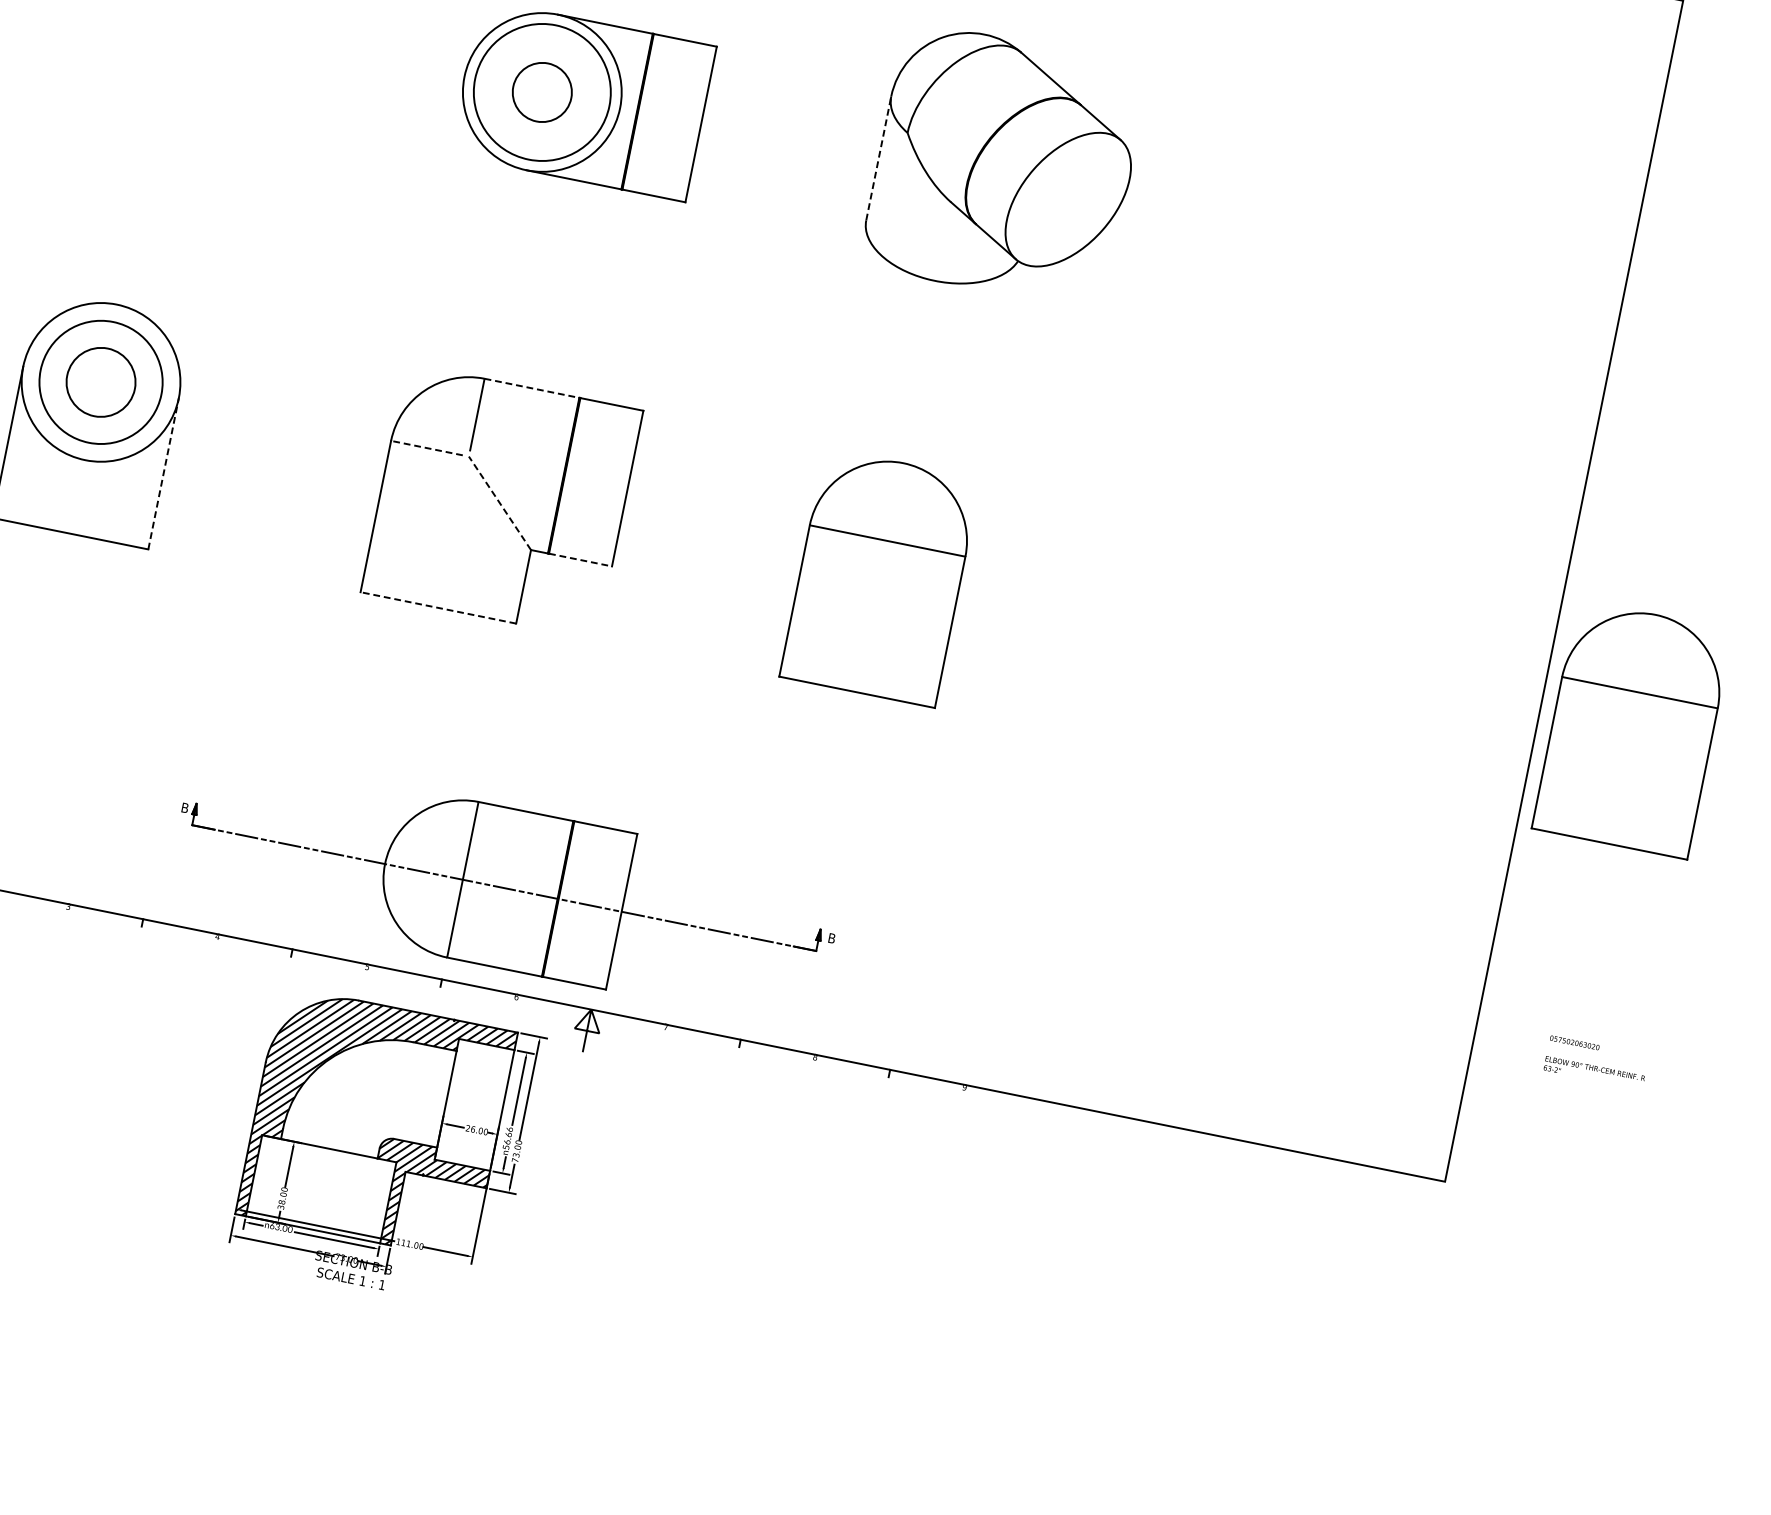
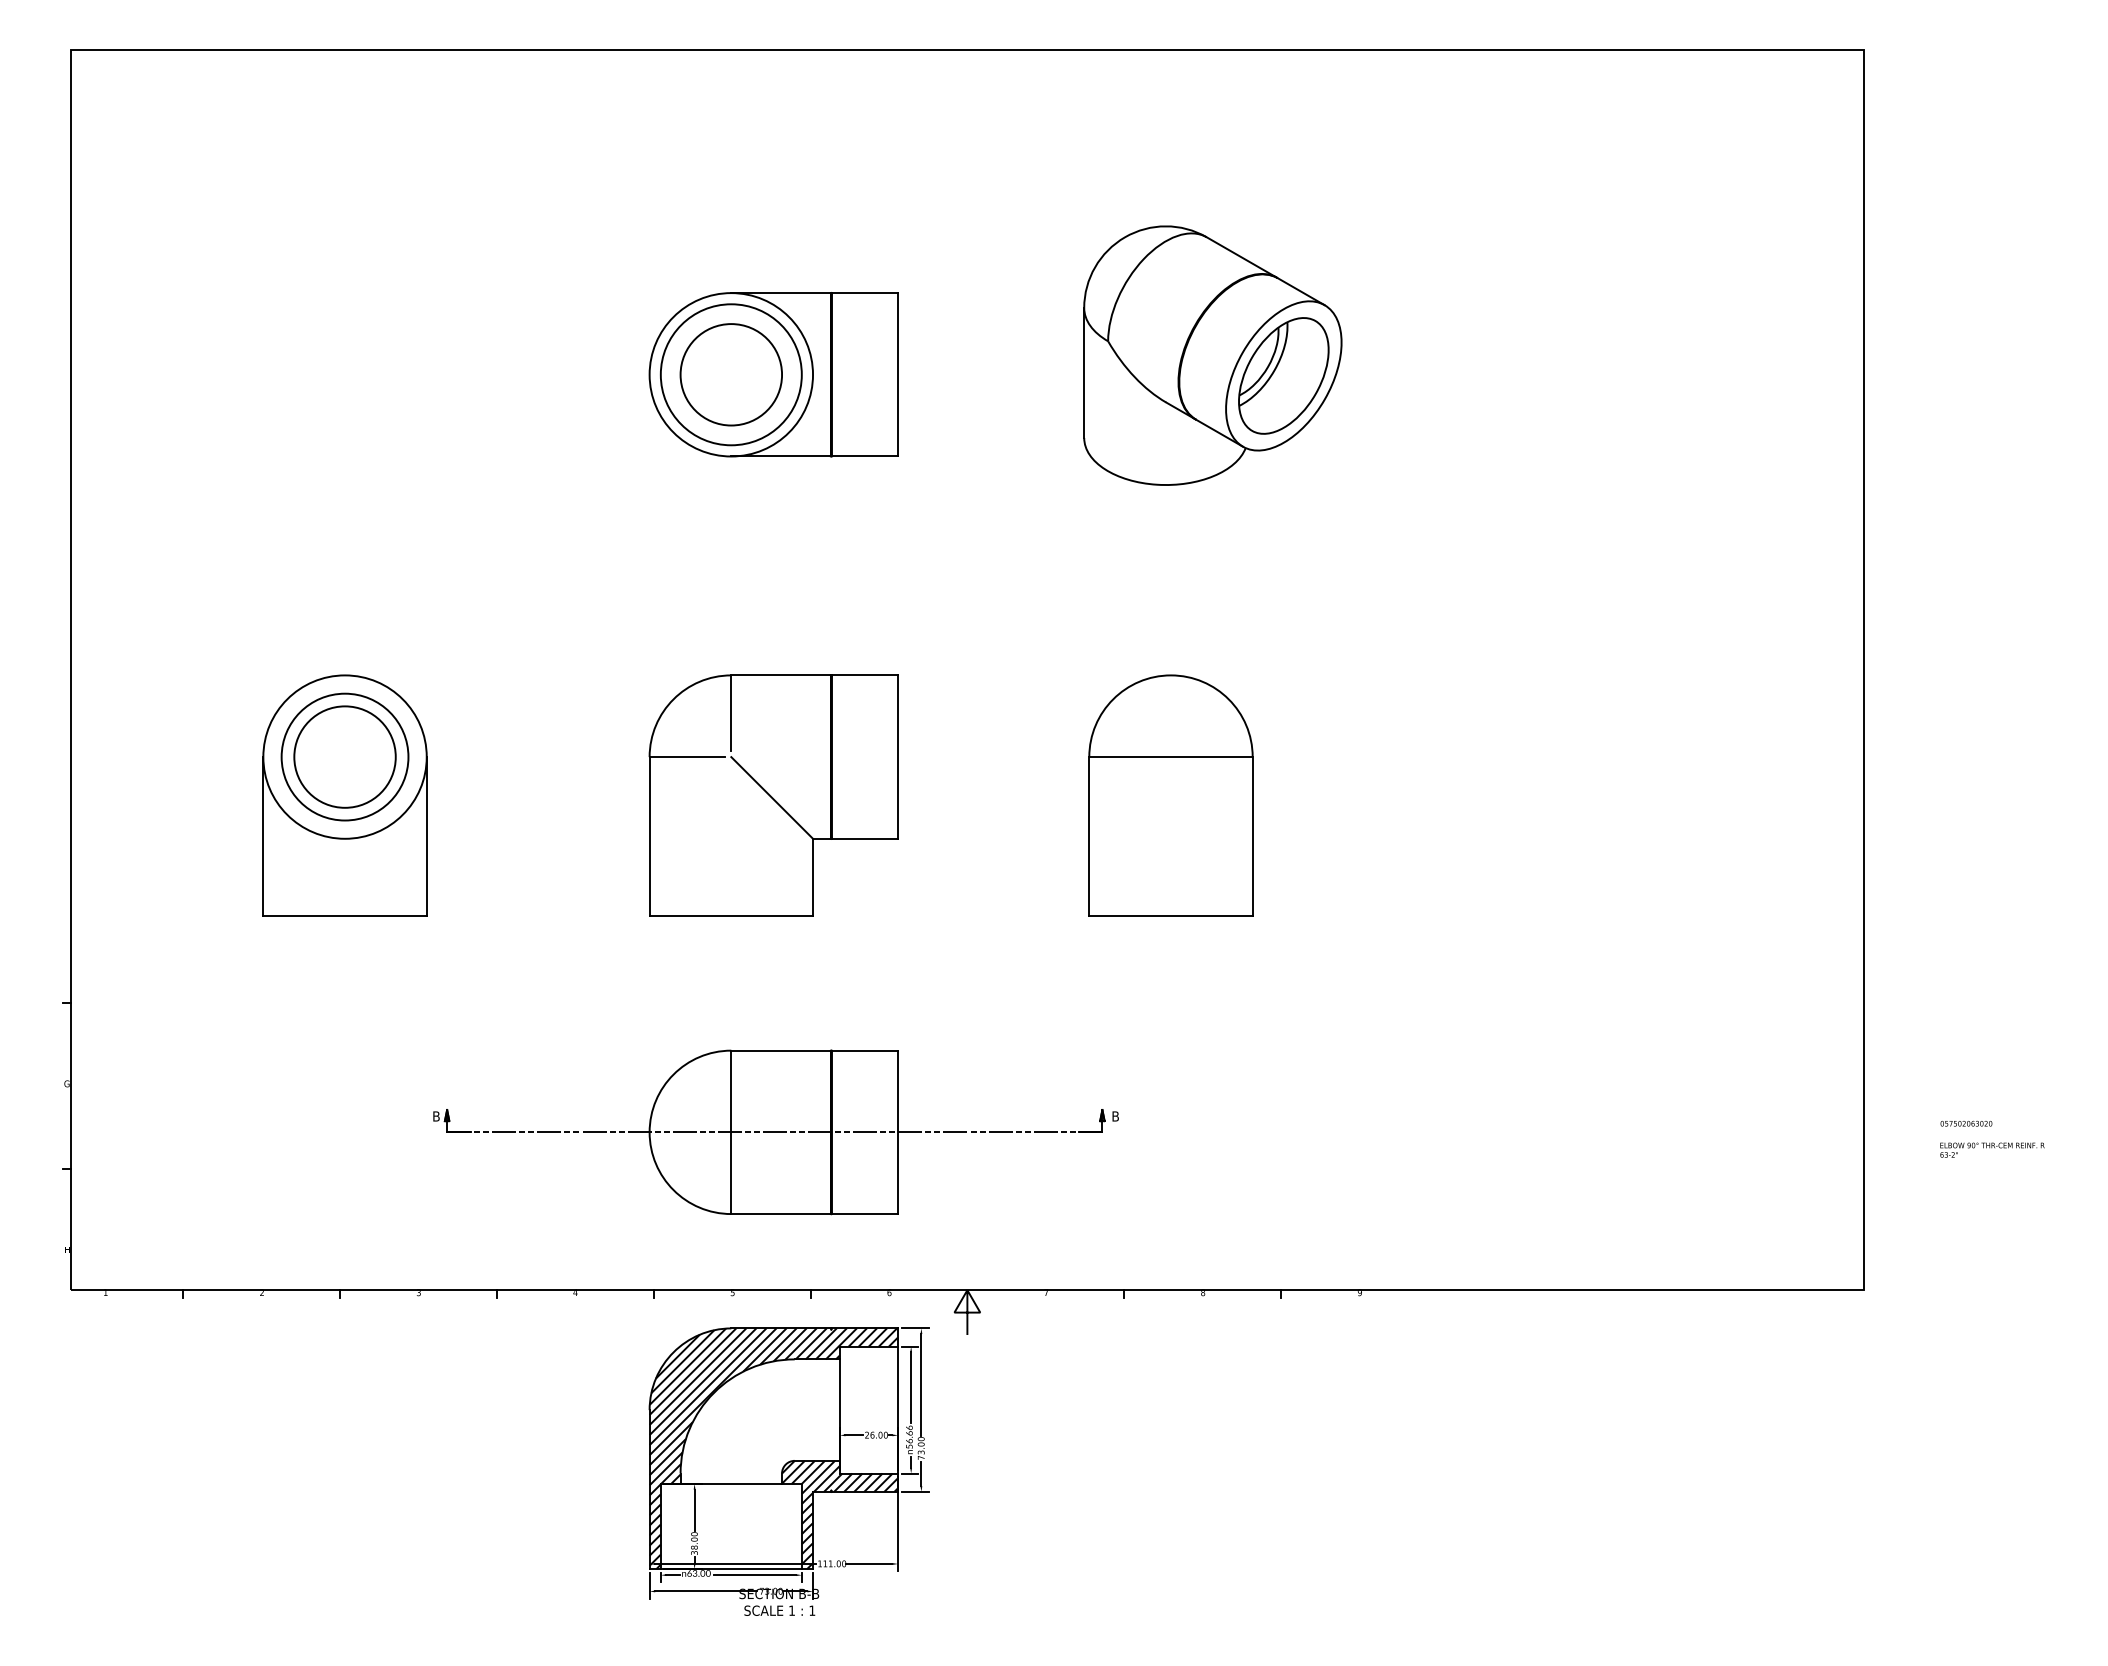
circle: (542, 92) -> (731, 374), size x1.67
line: (878, 159) -> (1084, 373), dashed -> solid
part: (1068, 199) -> (1283, 375), added
circle: (100, 381) -> (344, 756), size x1.43
line: (532, 388) -> (781, 675), dashed -> solid
line: (427, 448) -> (687, 757), dashed -> solid
line: (163, 473) -> (426, 836), dashed -> solid
line: (500, 502) -> (772, 797), dashed -> solid
line: (581, 559) -> (865, 838), dashed -> solid
line: (438, 608) -> (731, 916), dashed -> solid
part: (1632, 729) -> (1960, 795), removed
part: (504, 888) -> (775, 1132), moved

